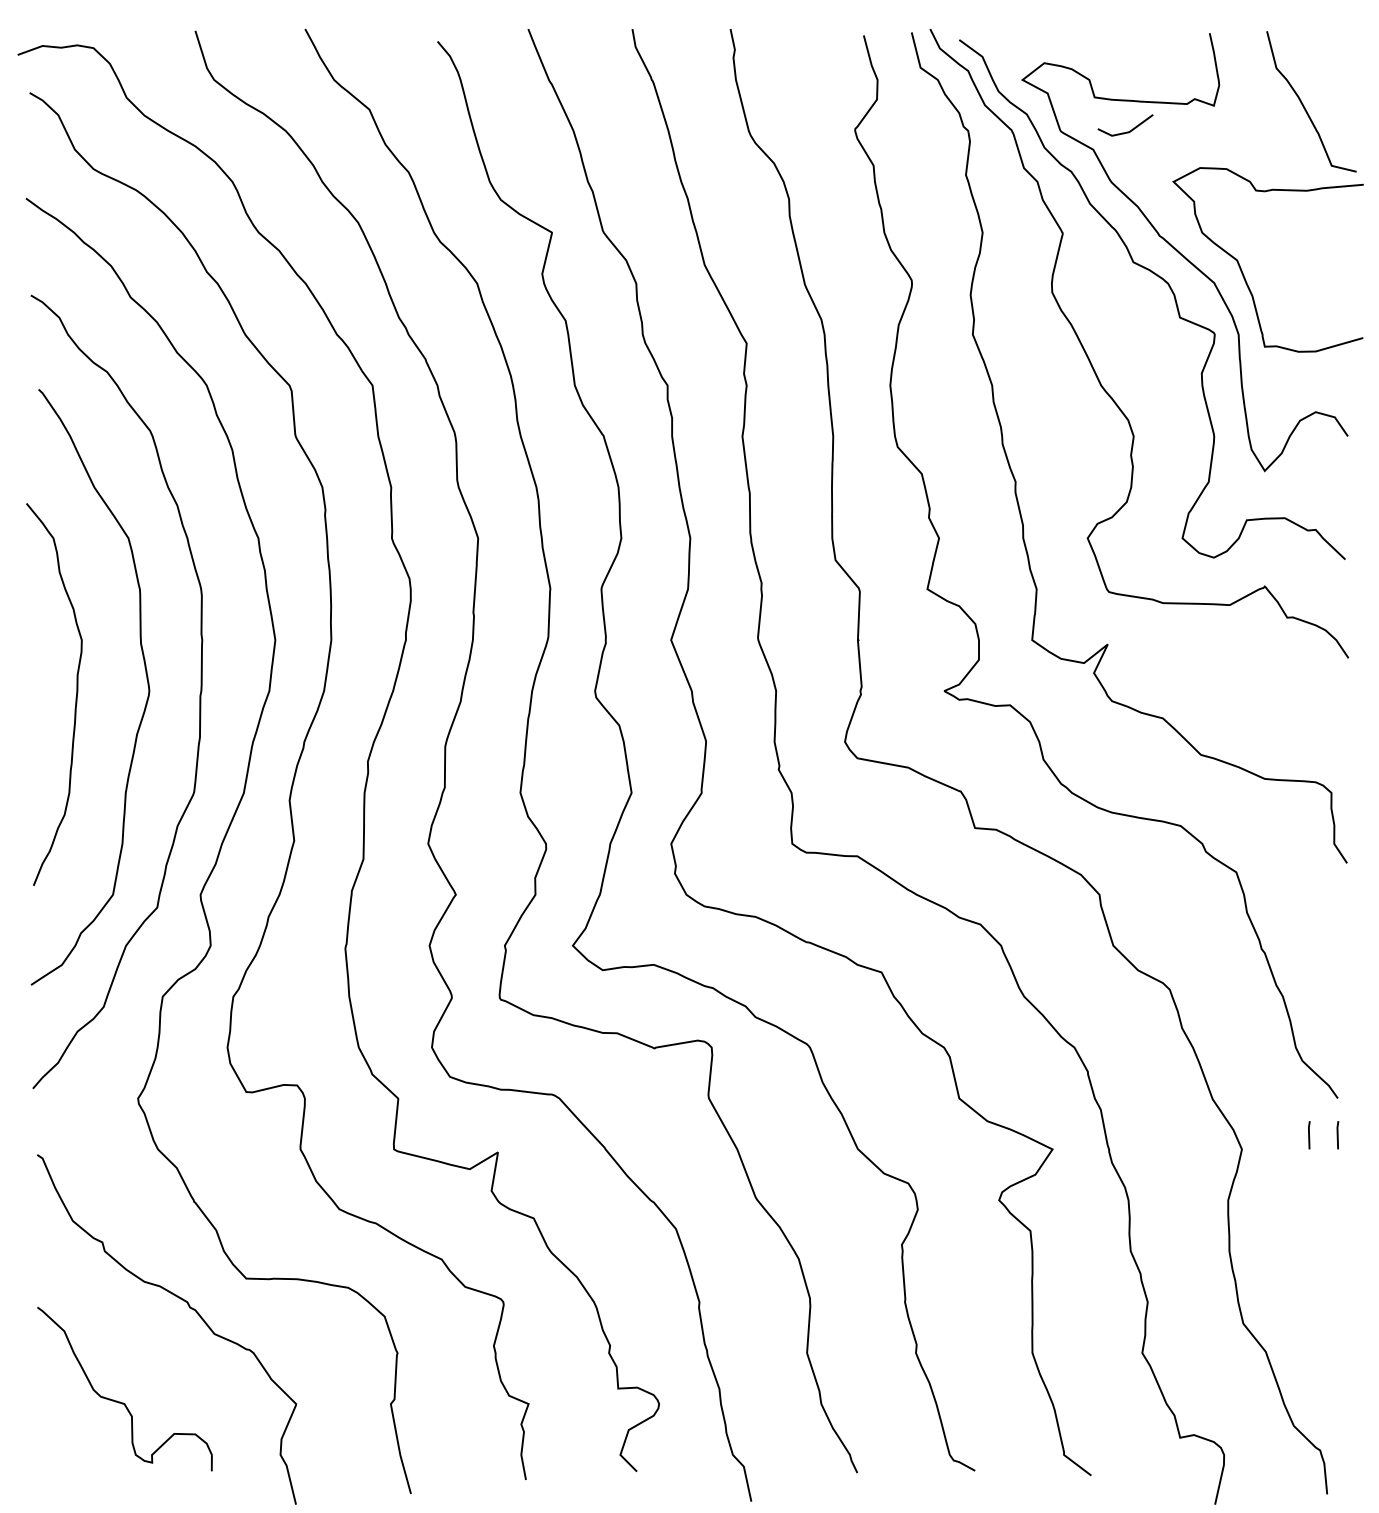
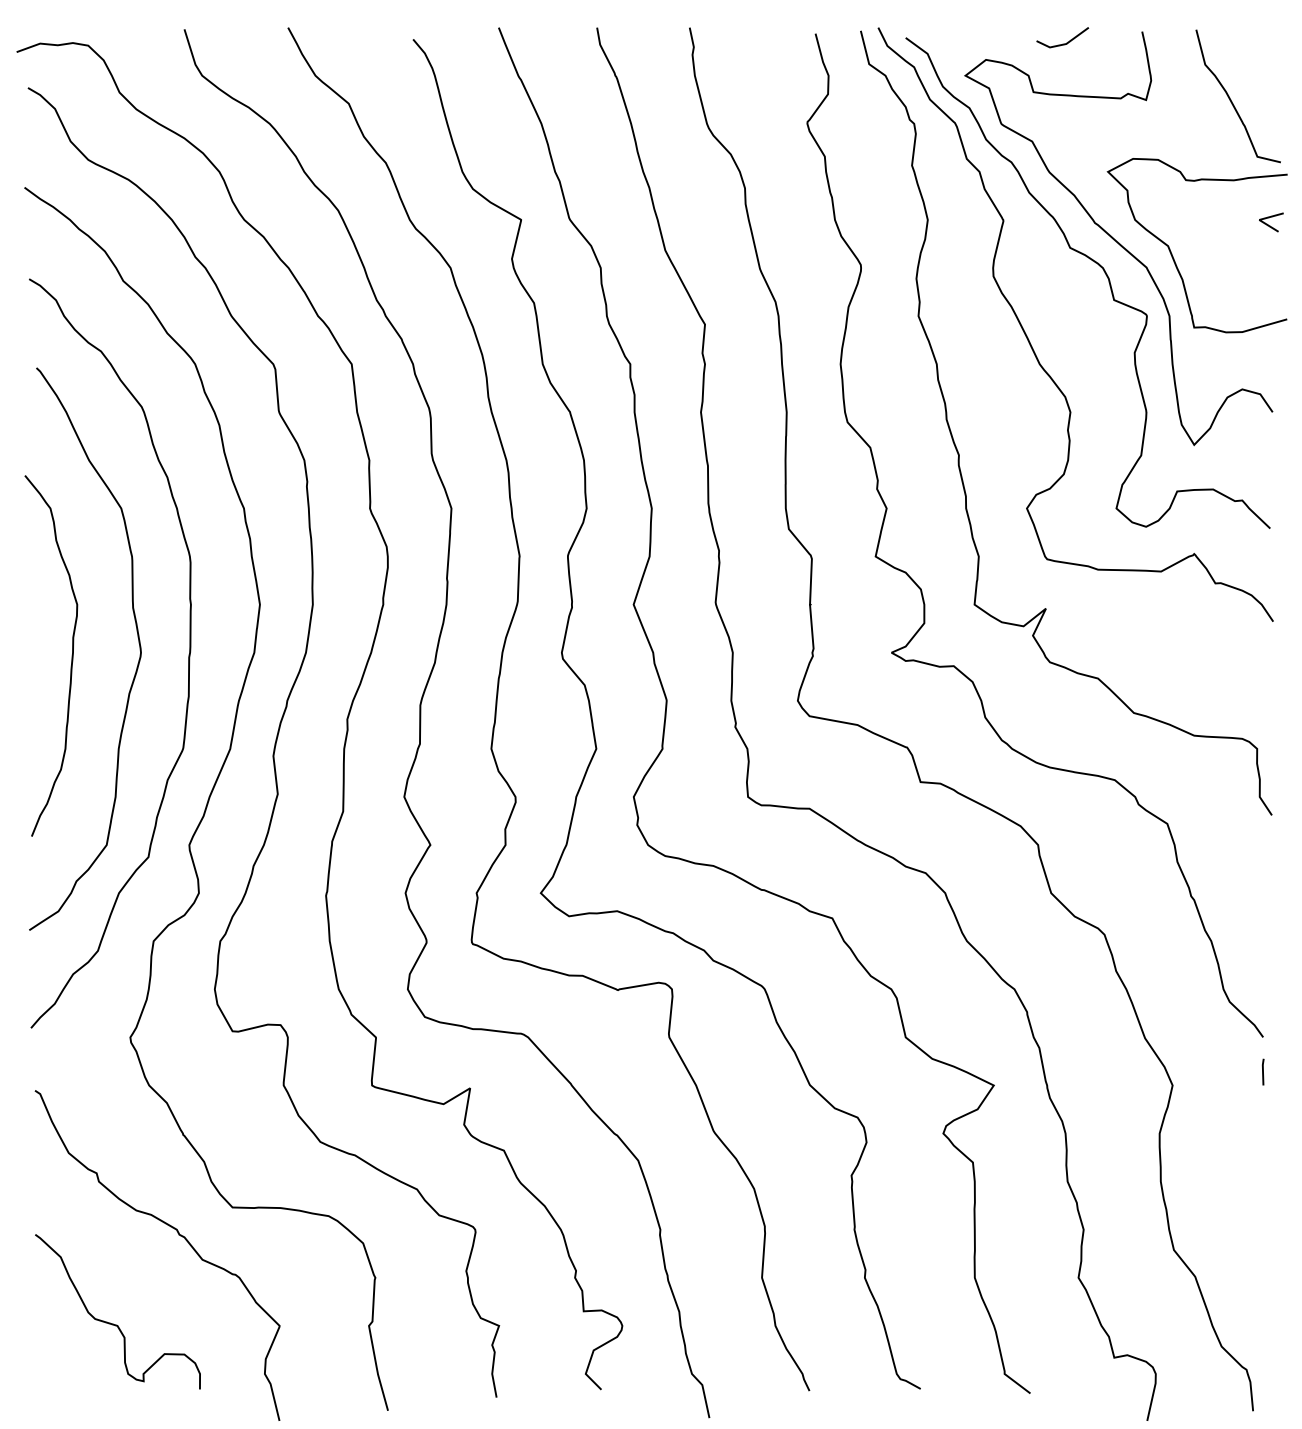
line: (1125, 131) -> (1062, 43), moved
line: (1345, 238) -> (1270, 225), added
line: (1308, 1134) -> (1235, 1071), removed

